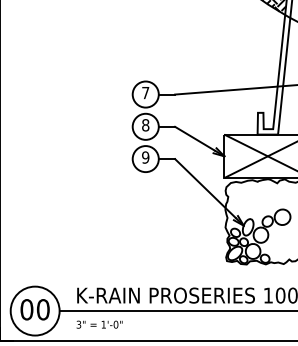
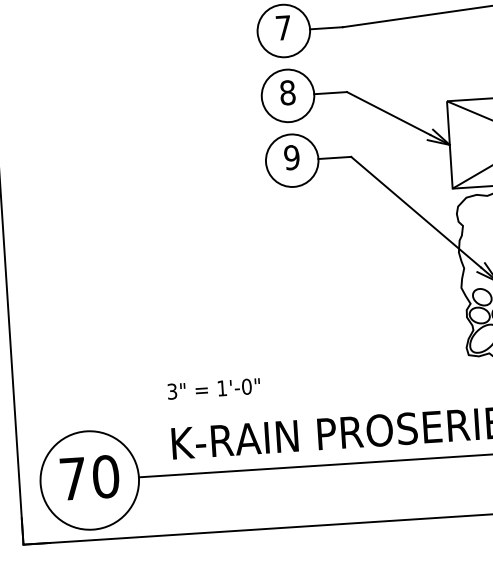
text: (26, 309) -> (72, 478), 00 -> 70
text: (99, 324) -> (213, 388), moved

